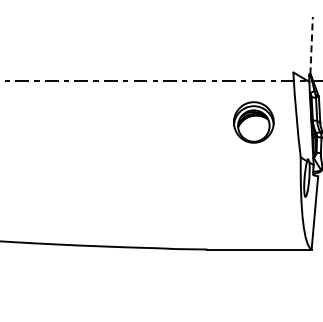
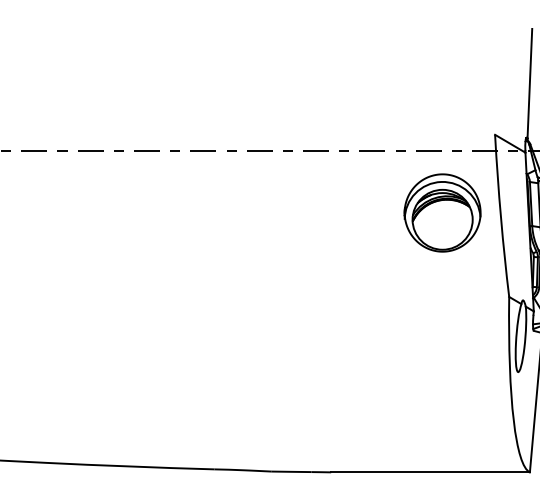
line: (311, 45) -> (529, 83), dashed -> solid
part: (253, 122) -> (441, 213), moved

